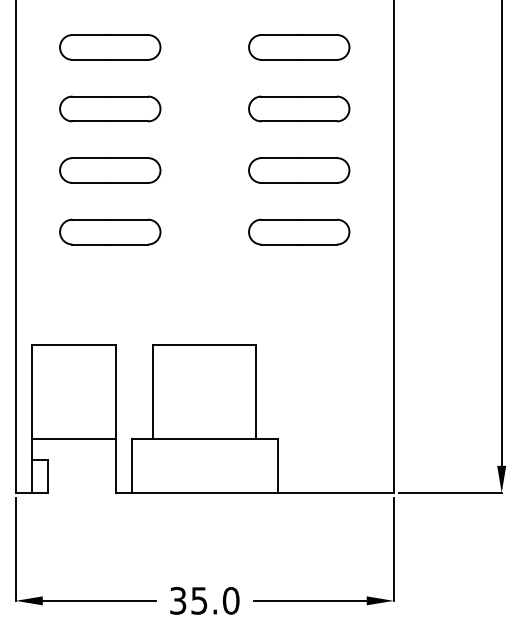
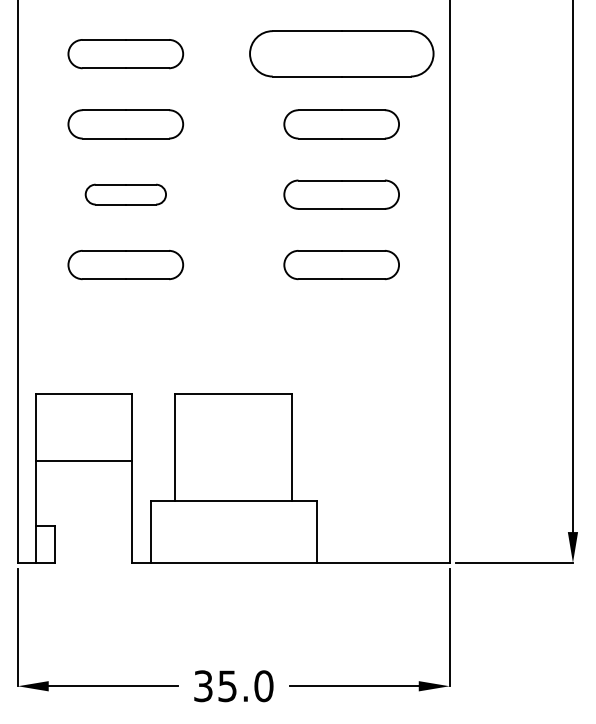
part: (299, 47) -> (341, 54), size x1.6
part: (109, 170) -> (125, 194), size x0.7
line: (73, 439) -> (83, 461), moved

